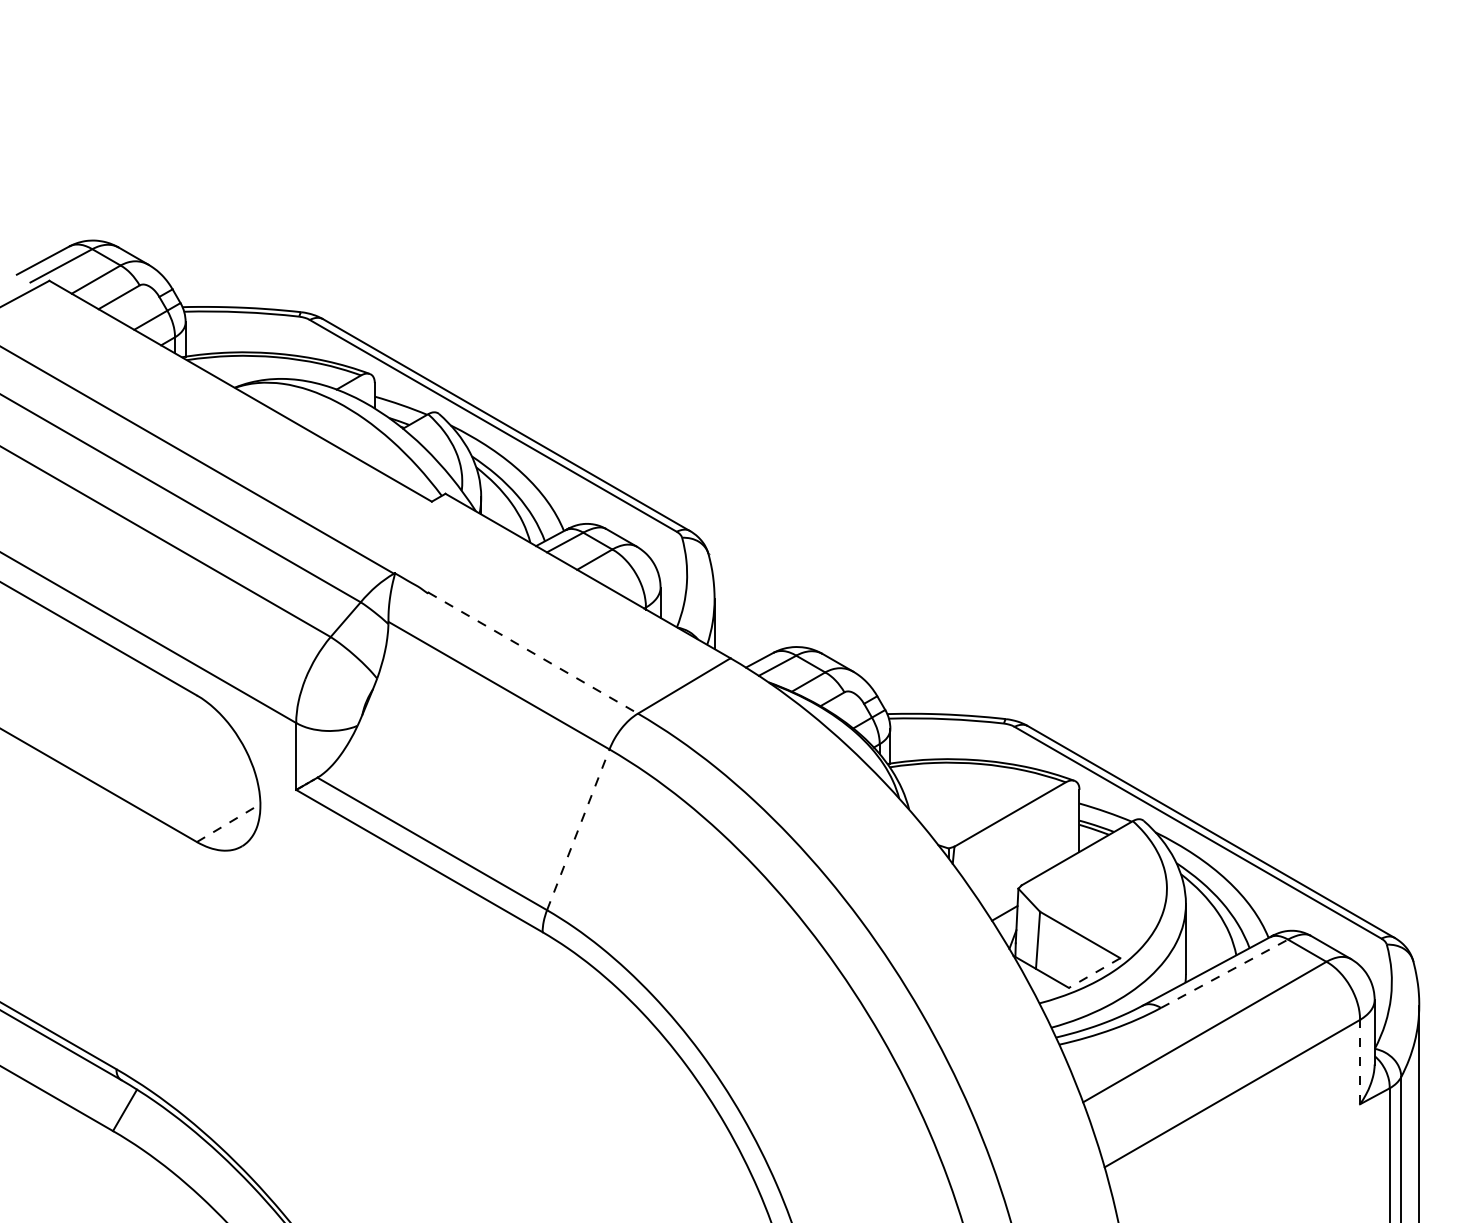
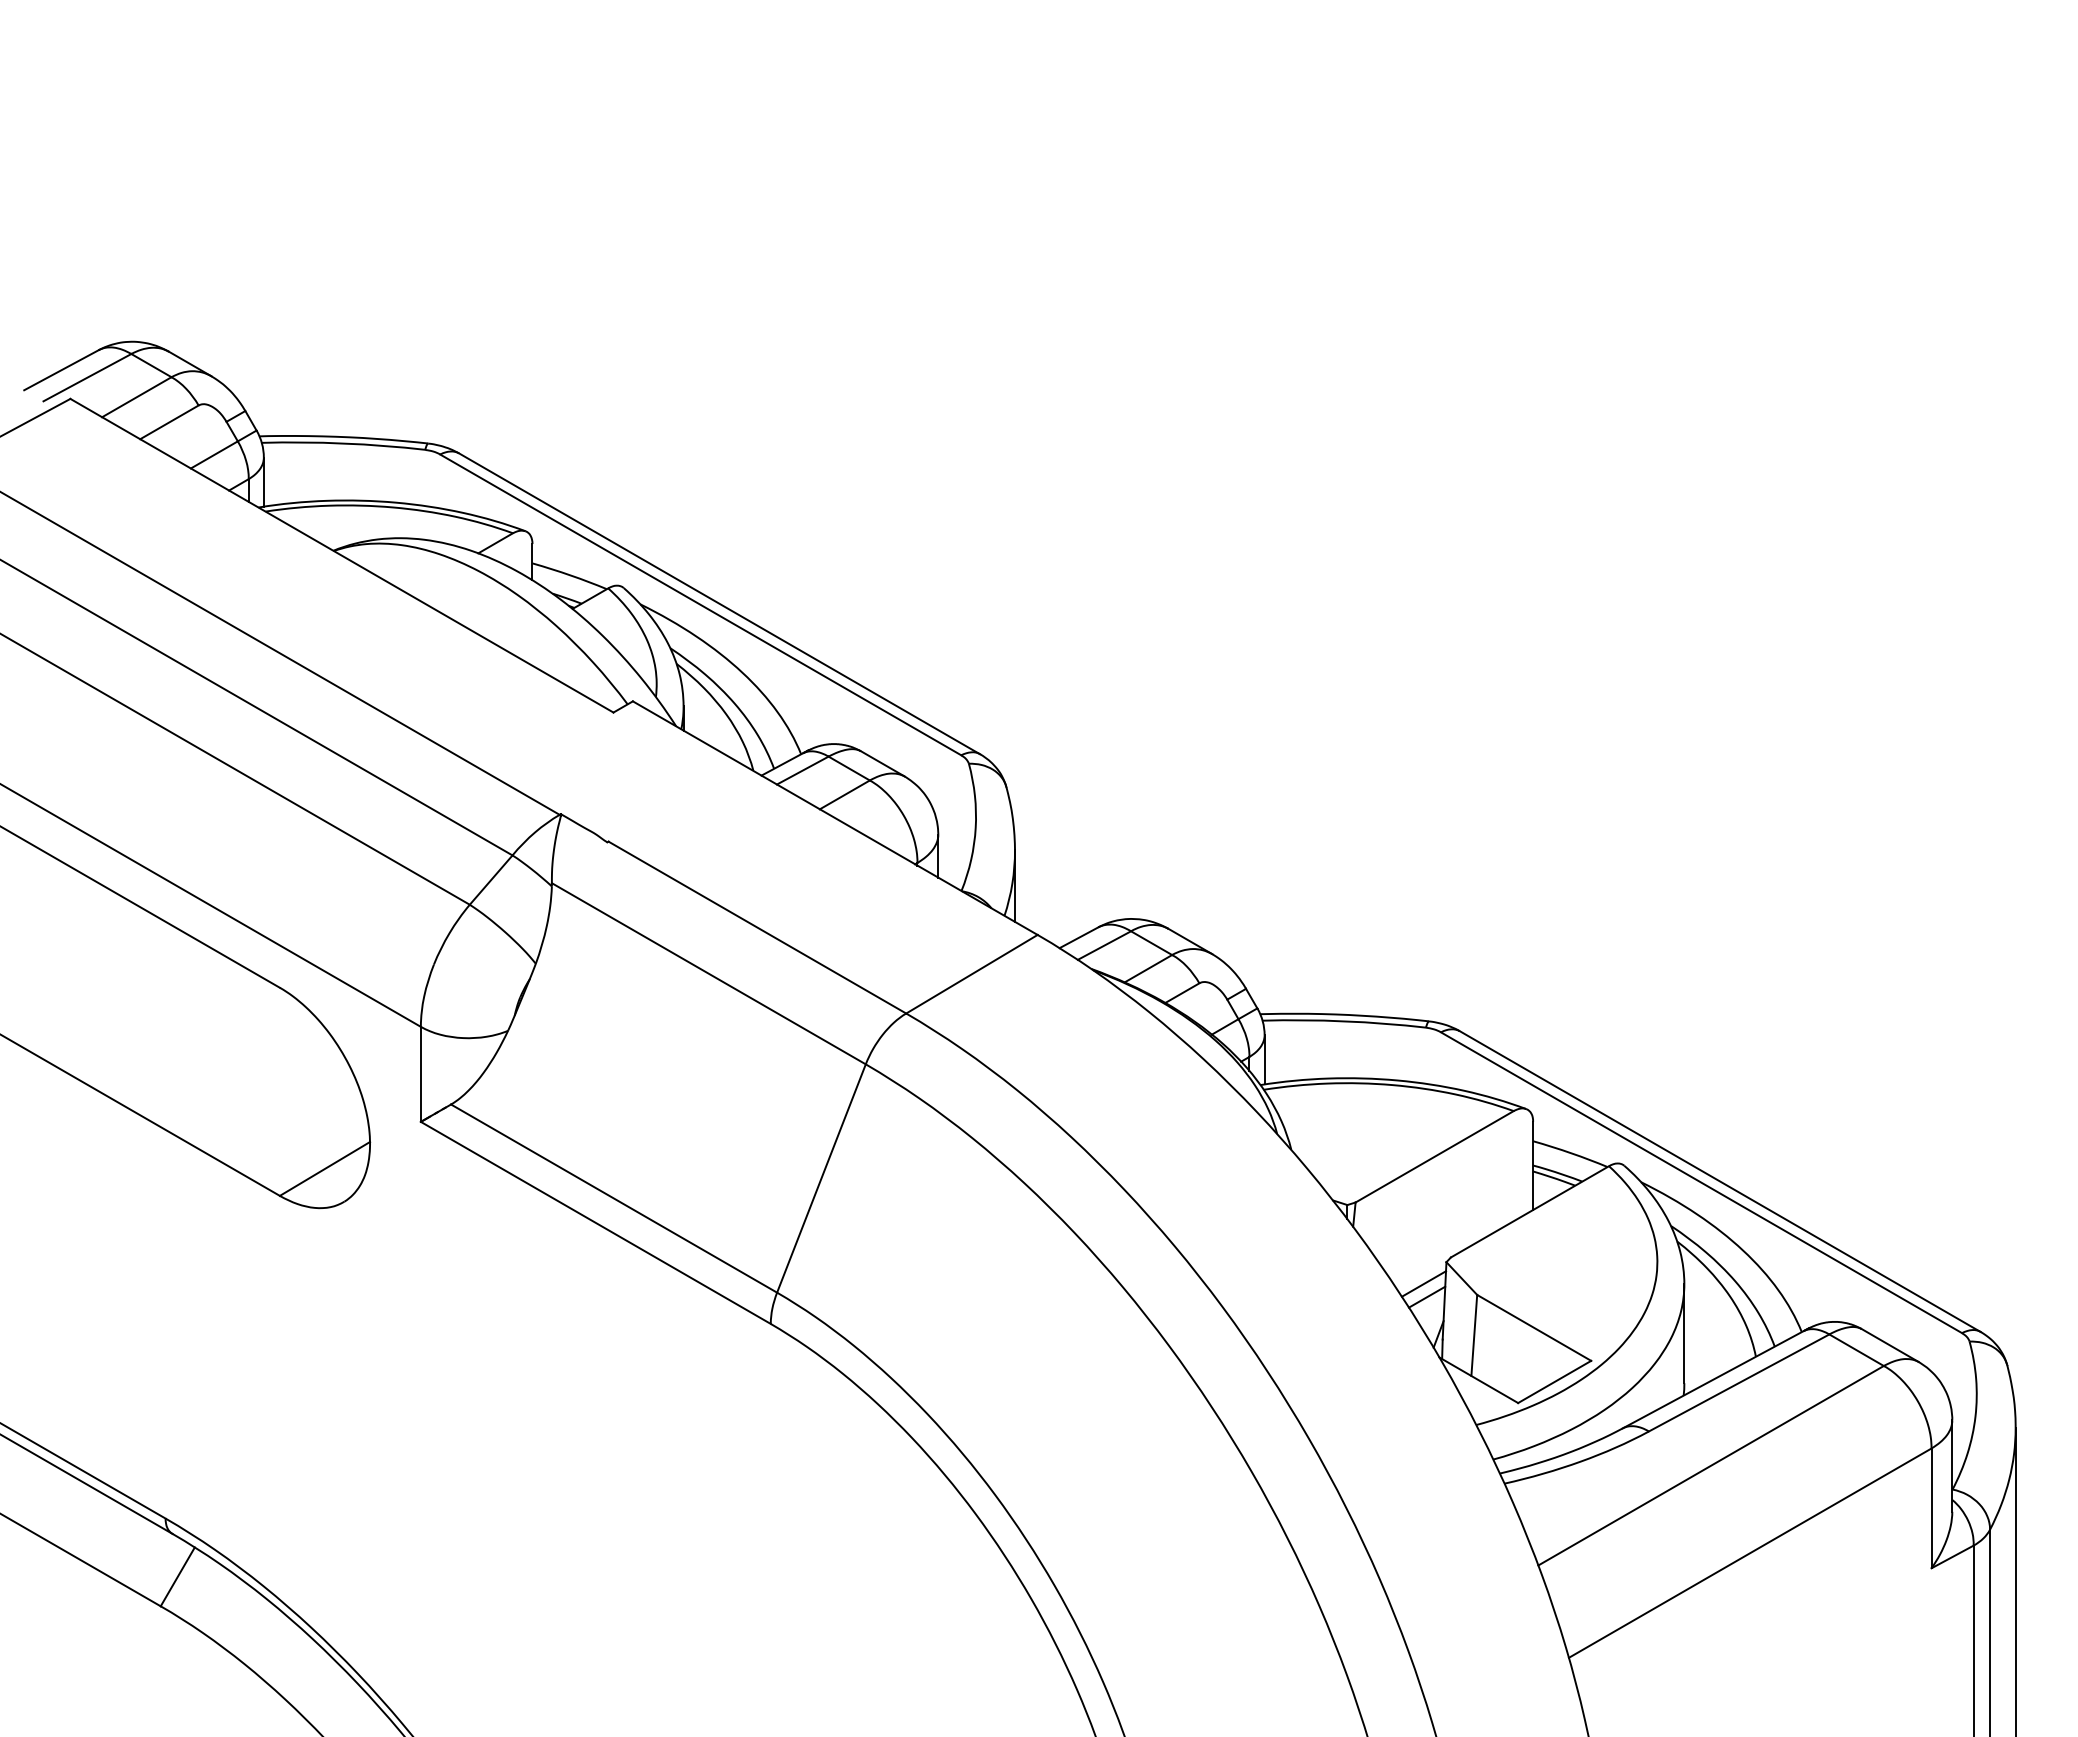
line: (533, 653) -> (757, 927), dashed -> solid
line: (228, 822) -> (324, 1168), dashed -> solid
line: (578, 829) -> (821, 1178), dashed -> solid
line: (1002, 903) -> (1423, 1283), added
line: (1094, 973) -> (1554, 1382), dashed -> solid
line: (1224, 973) -> (1739, 1382), dashed -> solid
line: (1359, 1062) -> (1931, 1508), dashed -> solid

